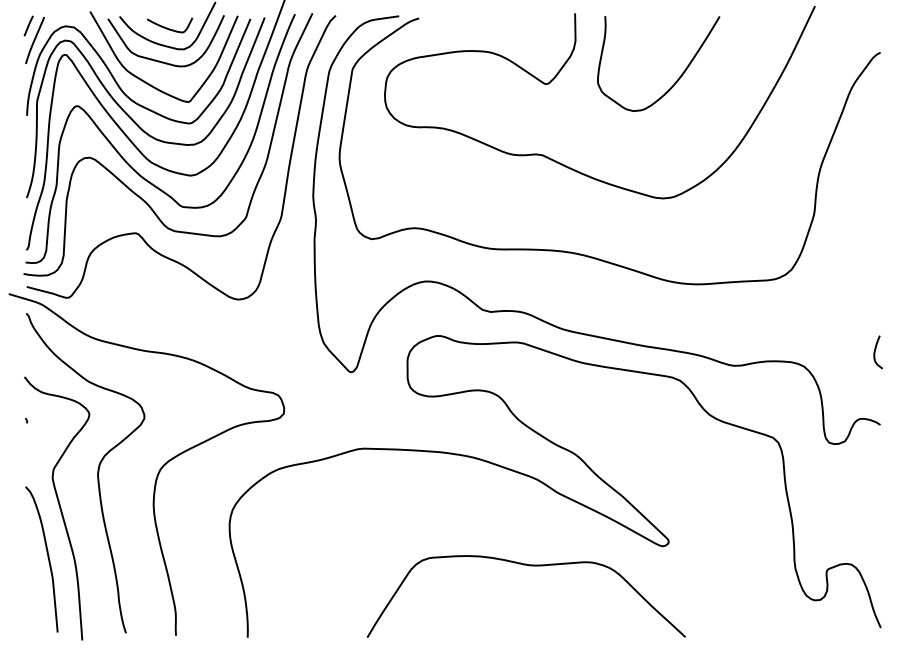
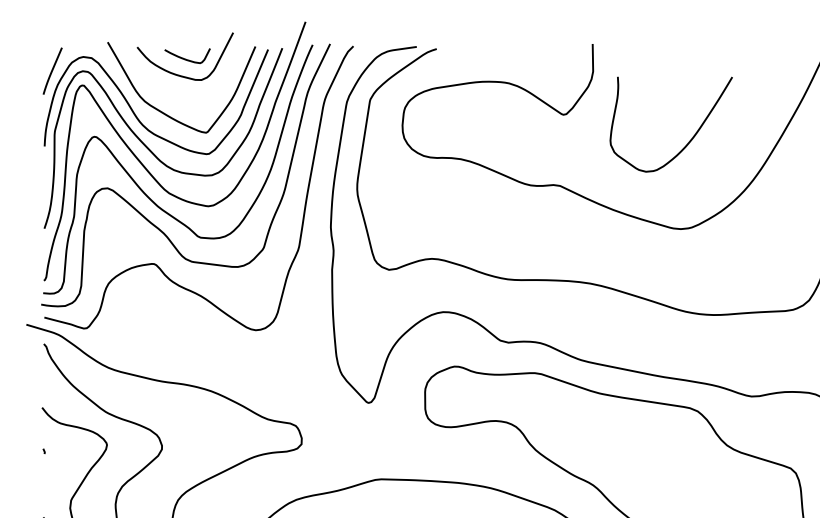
line: (28, 25) -> (46, 56), removed
curve: (159, 60) -> (177, 91), removed
curve: (679, 76) -> (692, 137), moved

